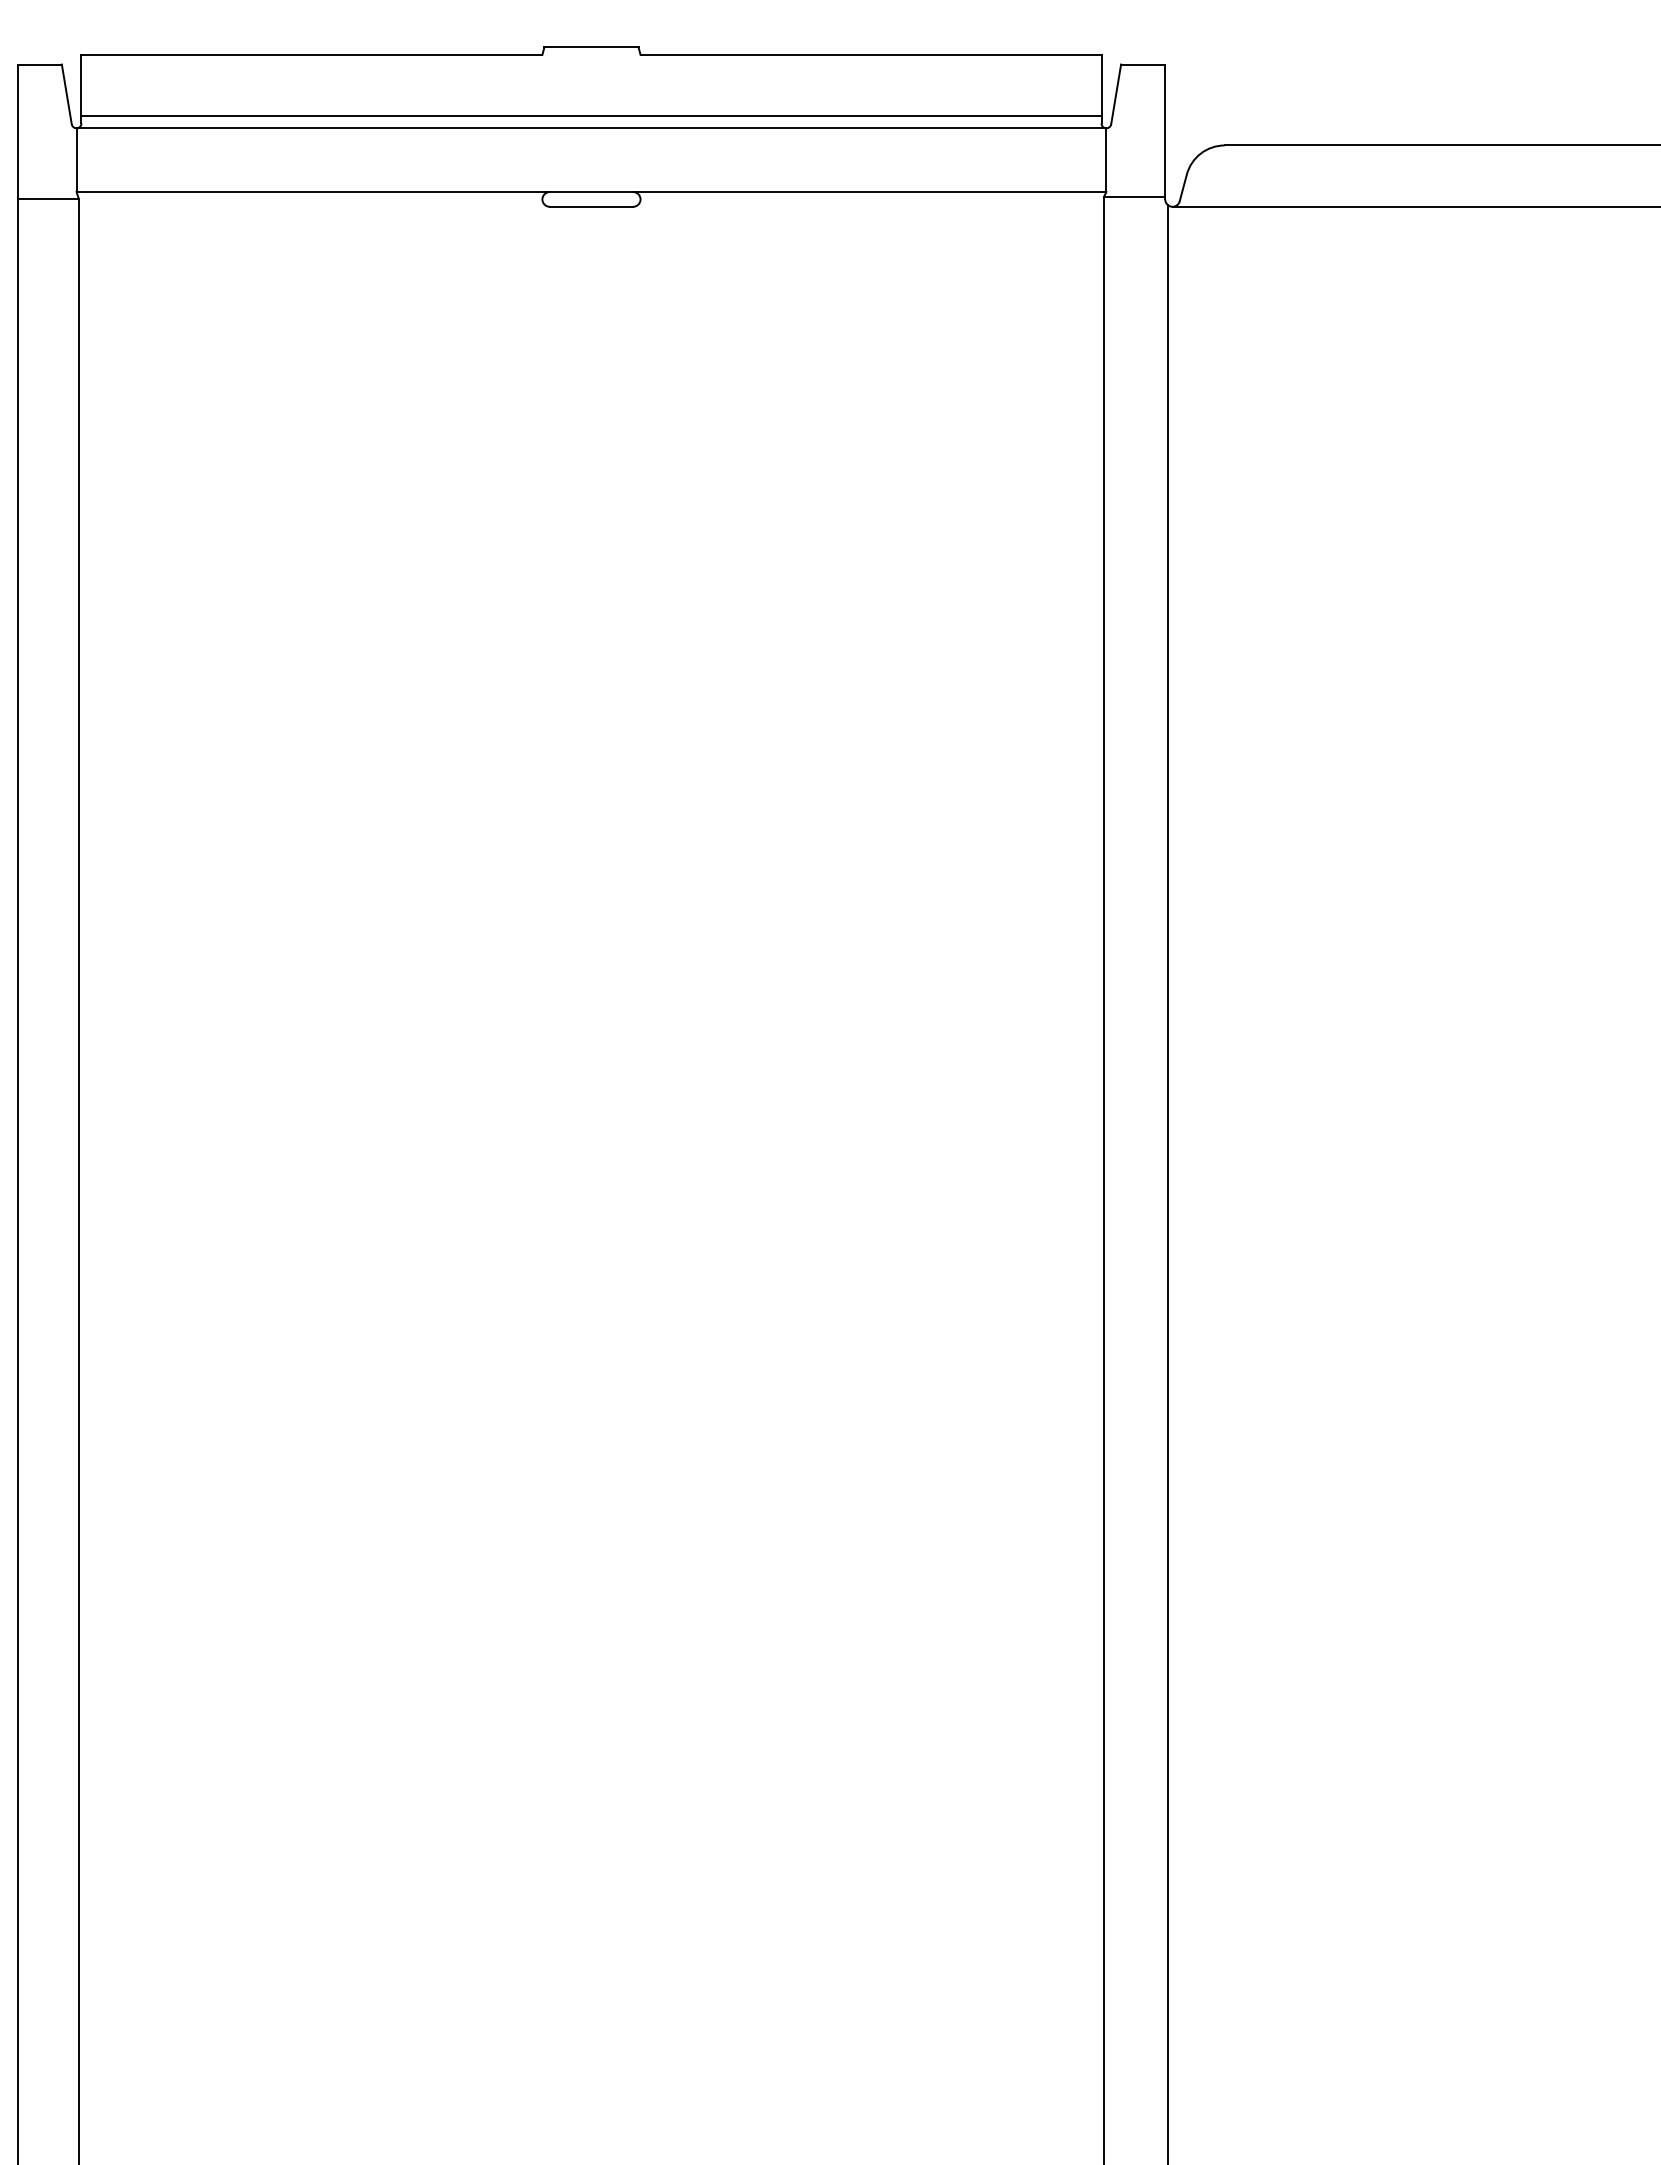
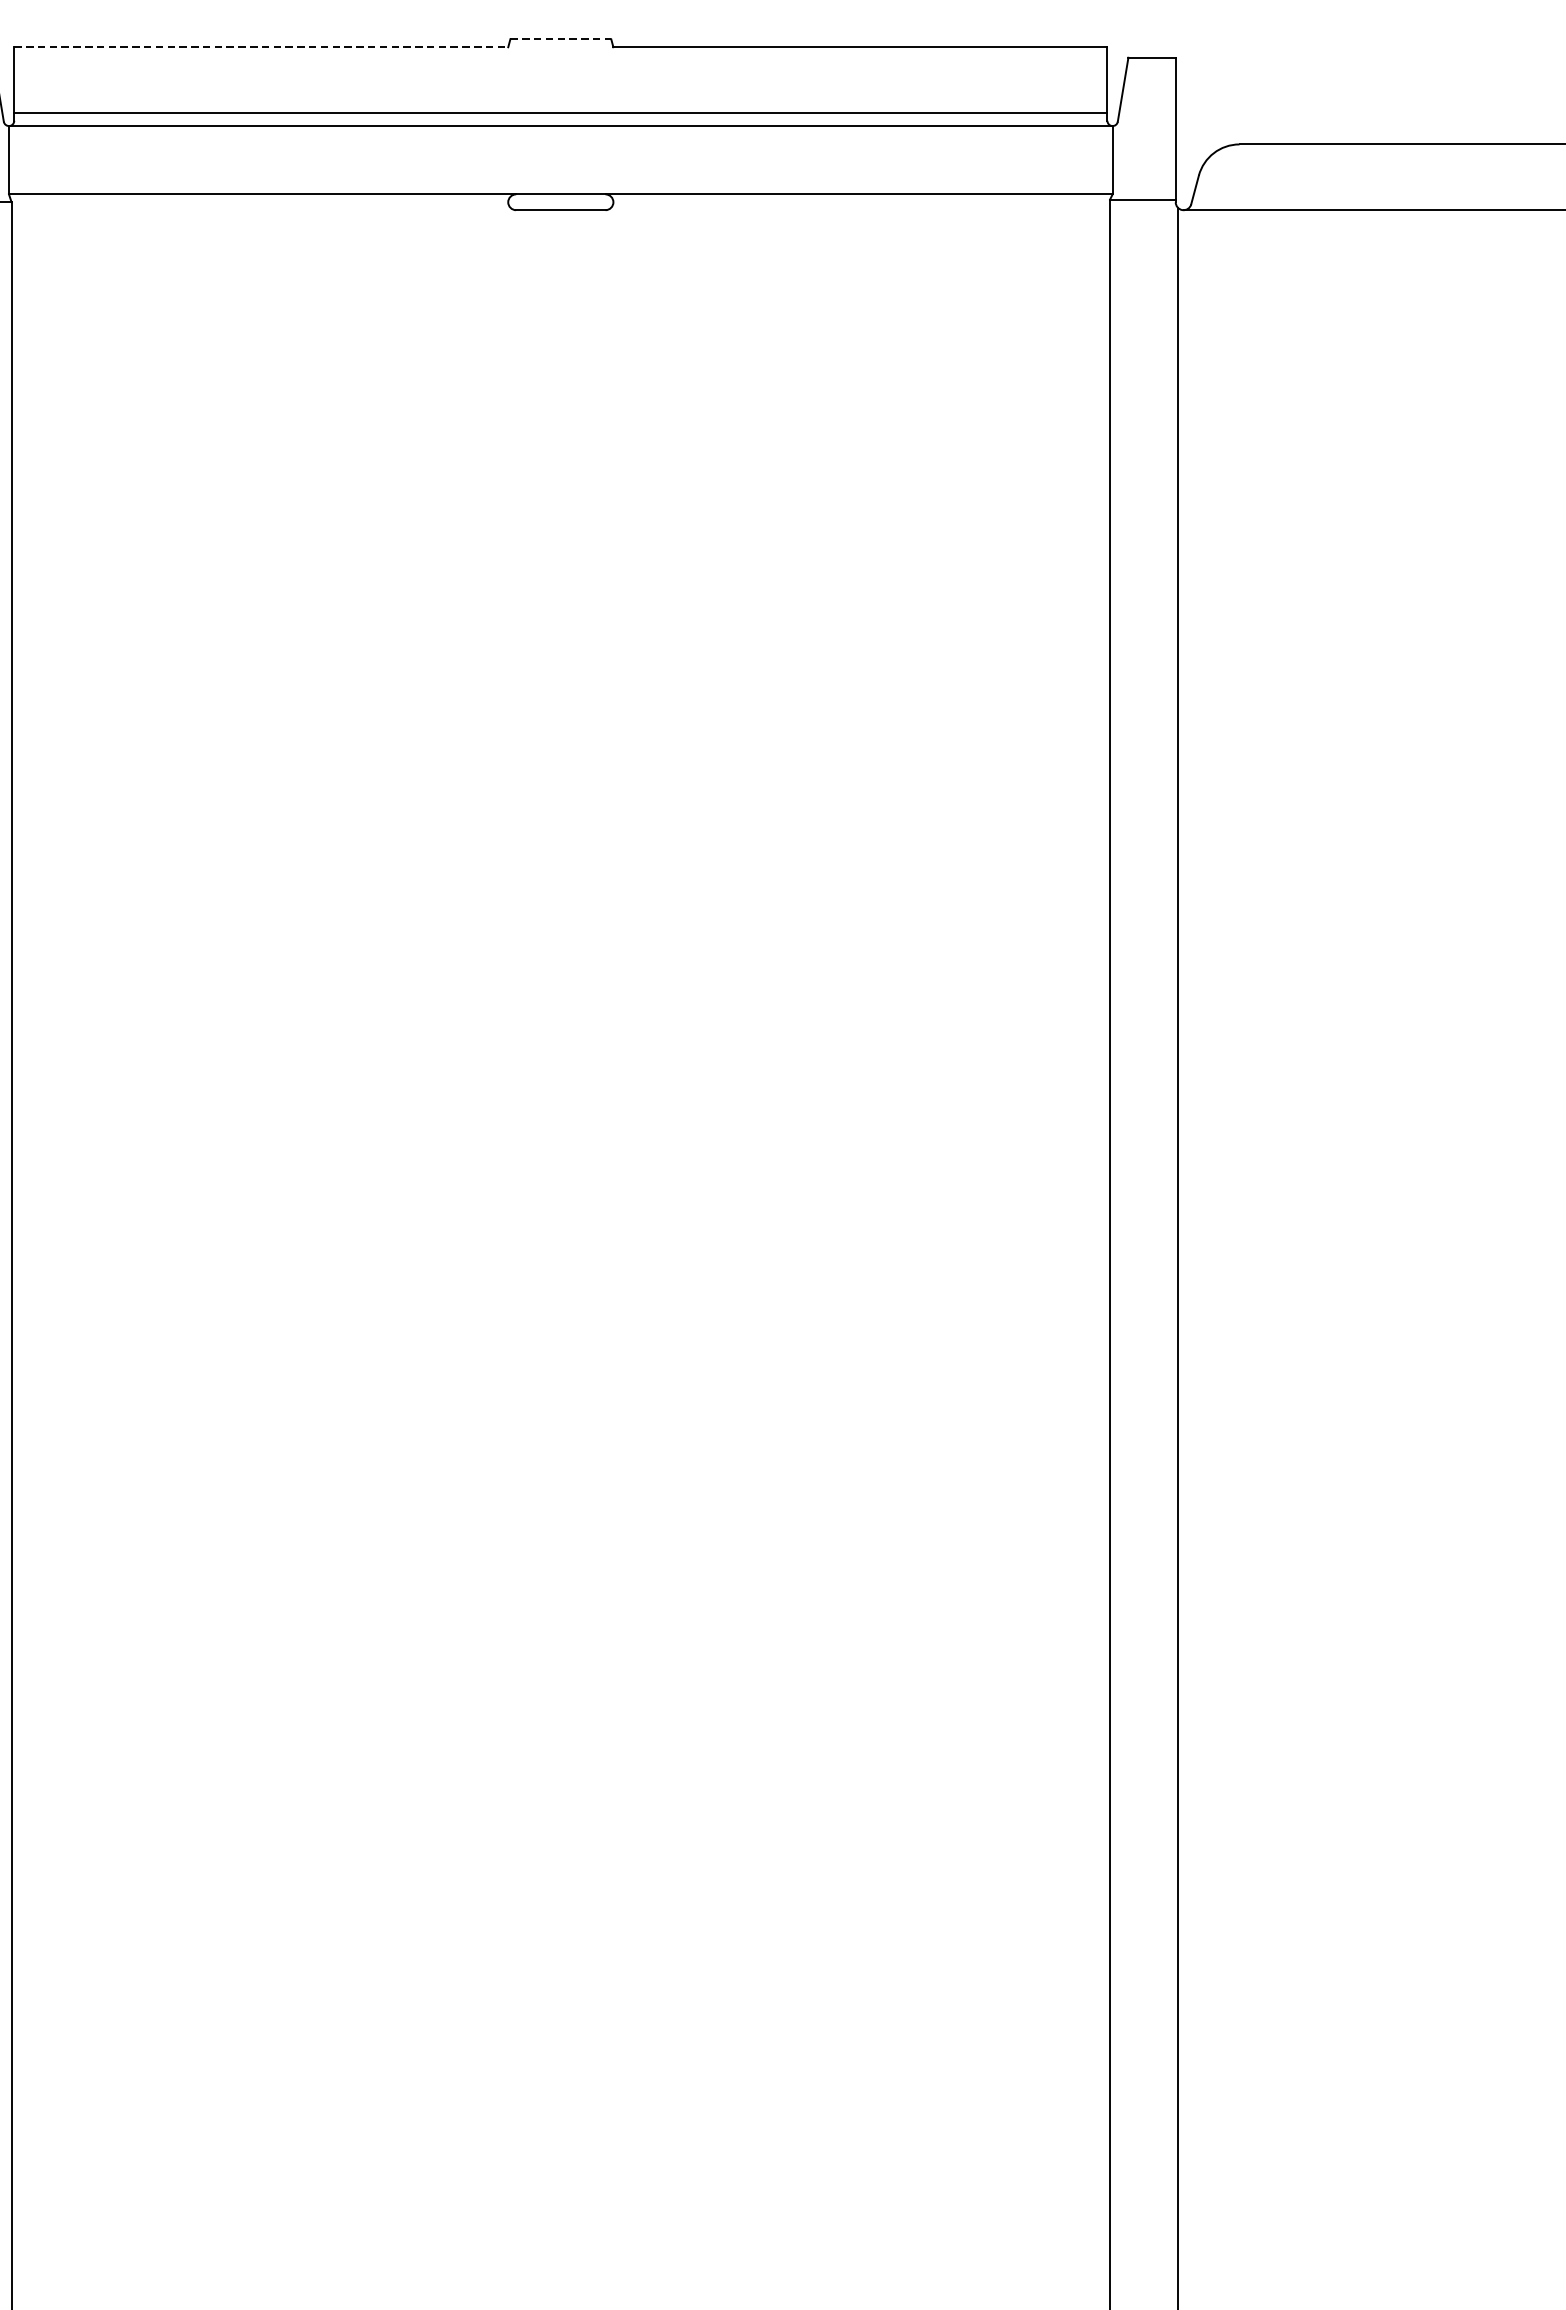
line: (591, 47) -> (560, 39), solid -> dashed
line: (312, 54) -> (261, 46), solid -> dashed

